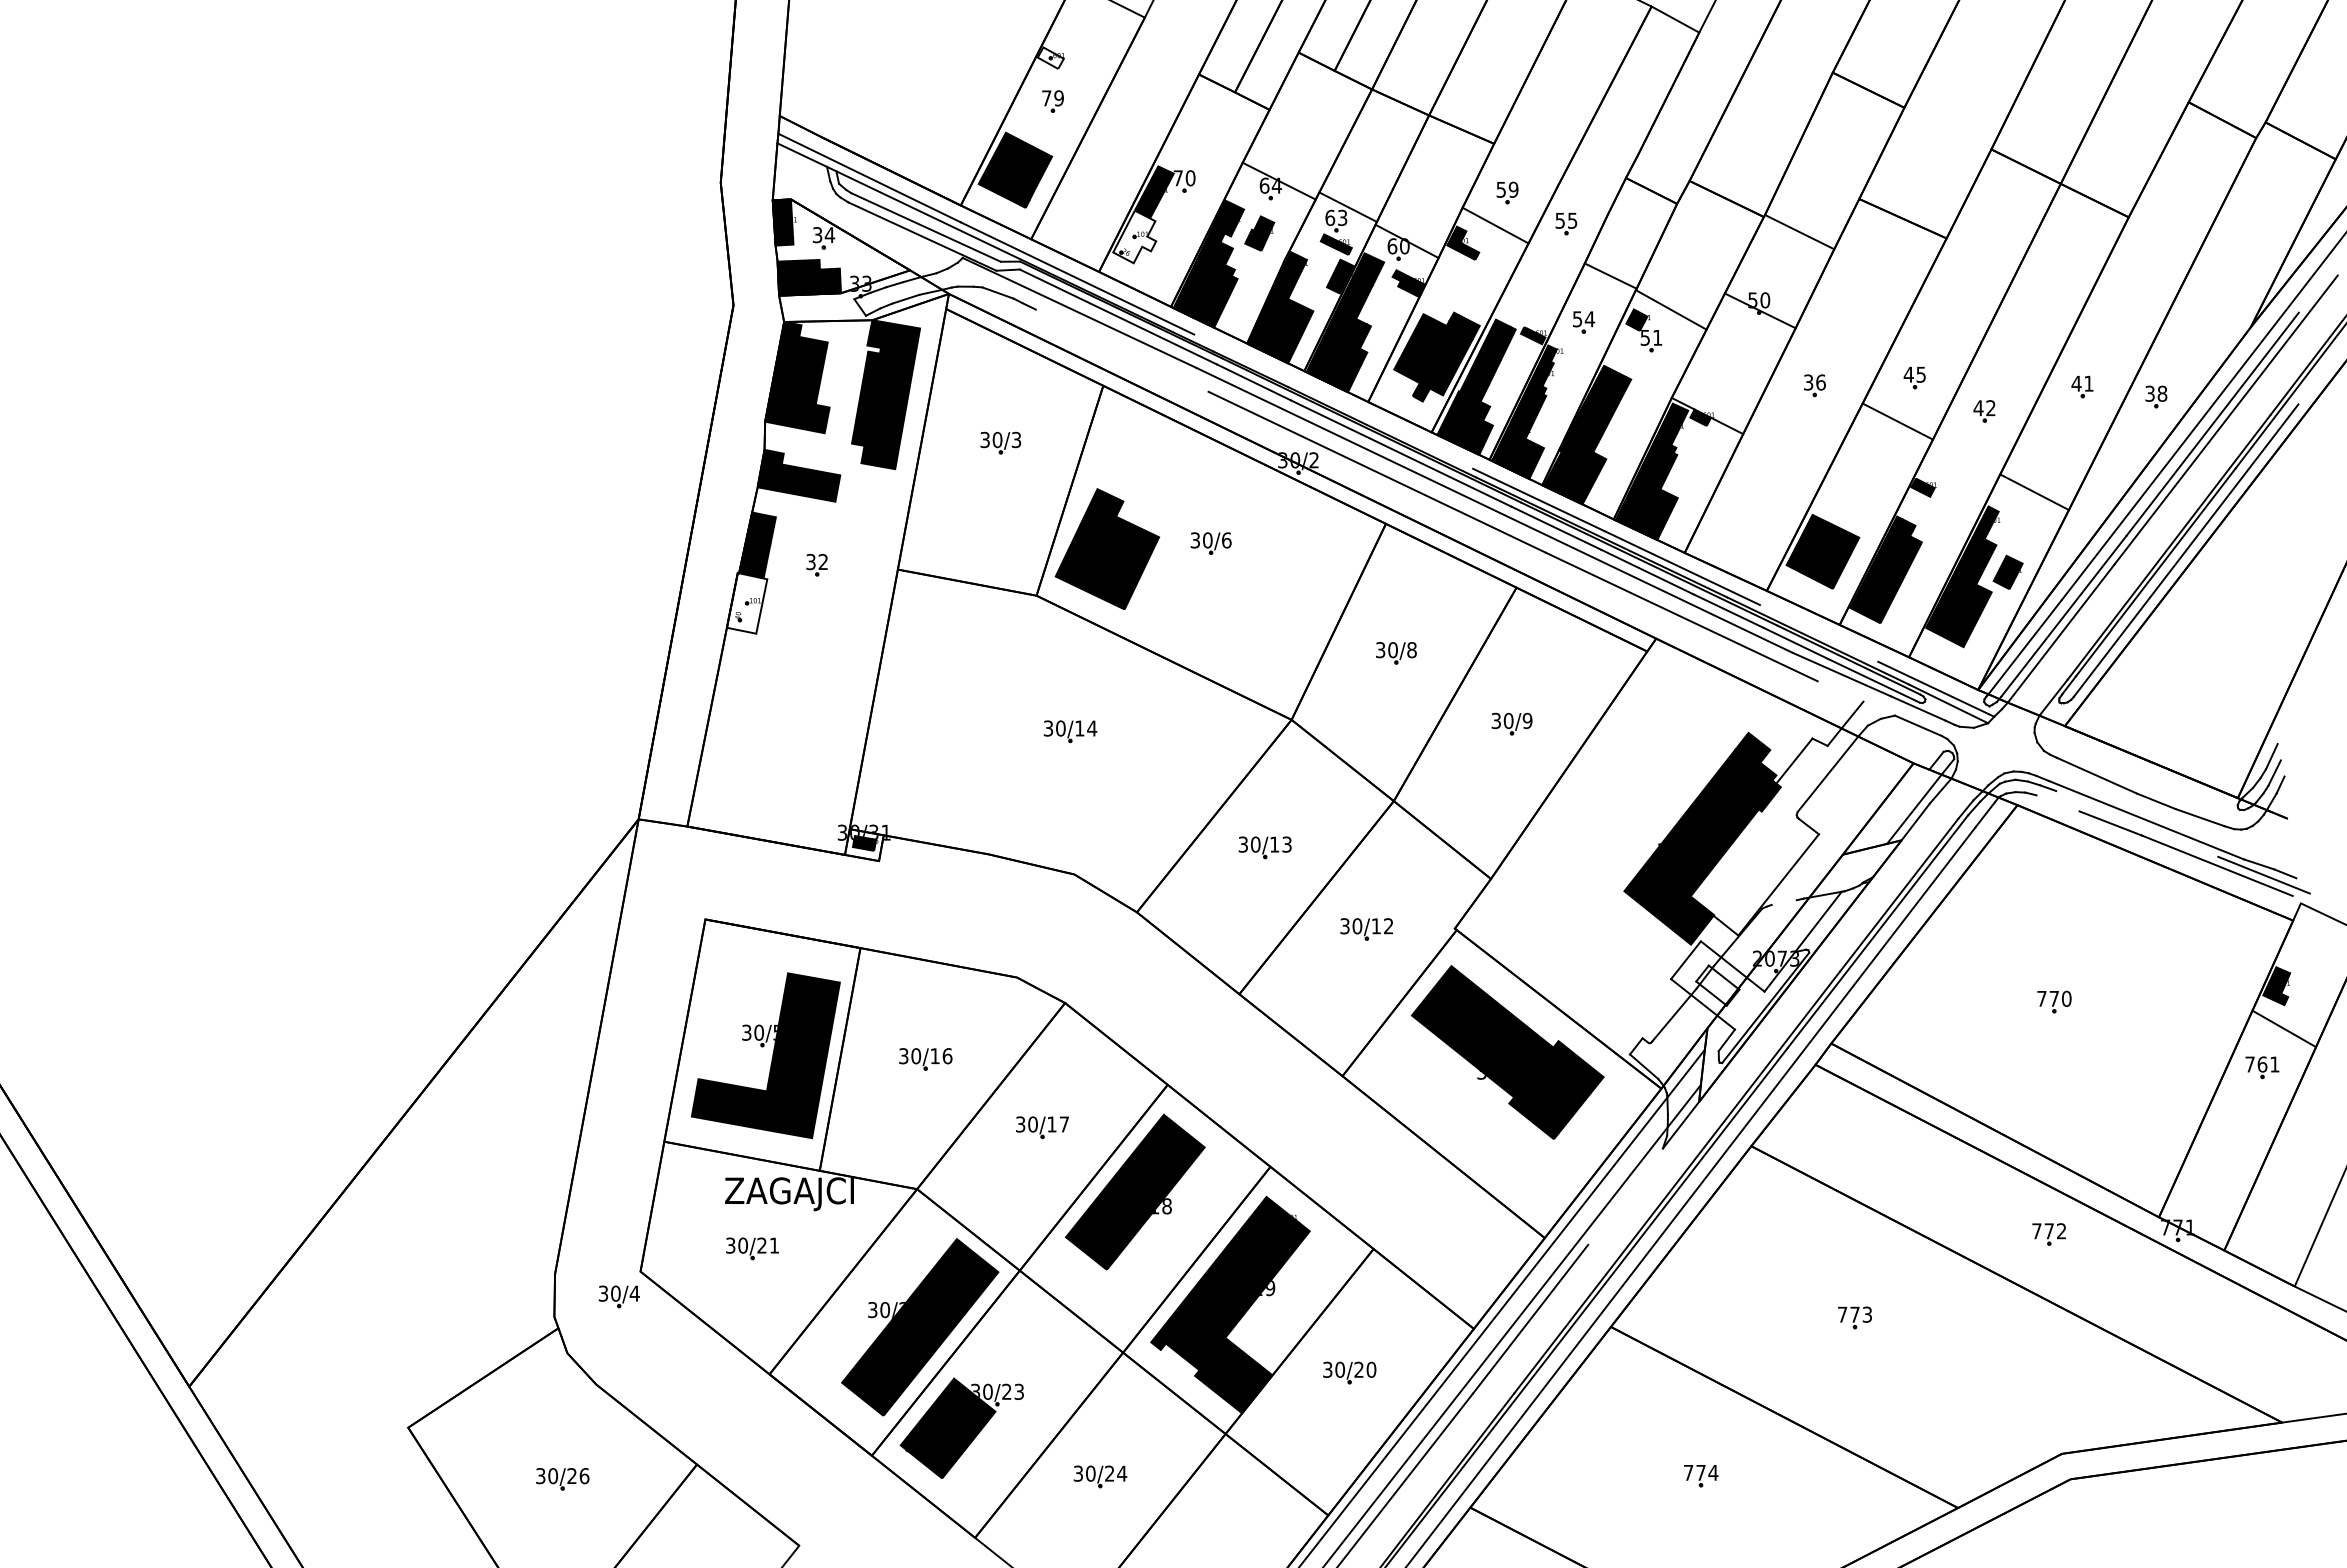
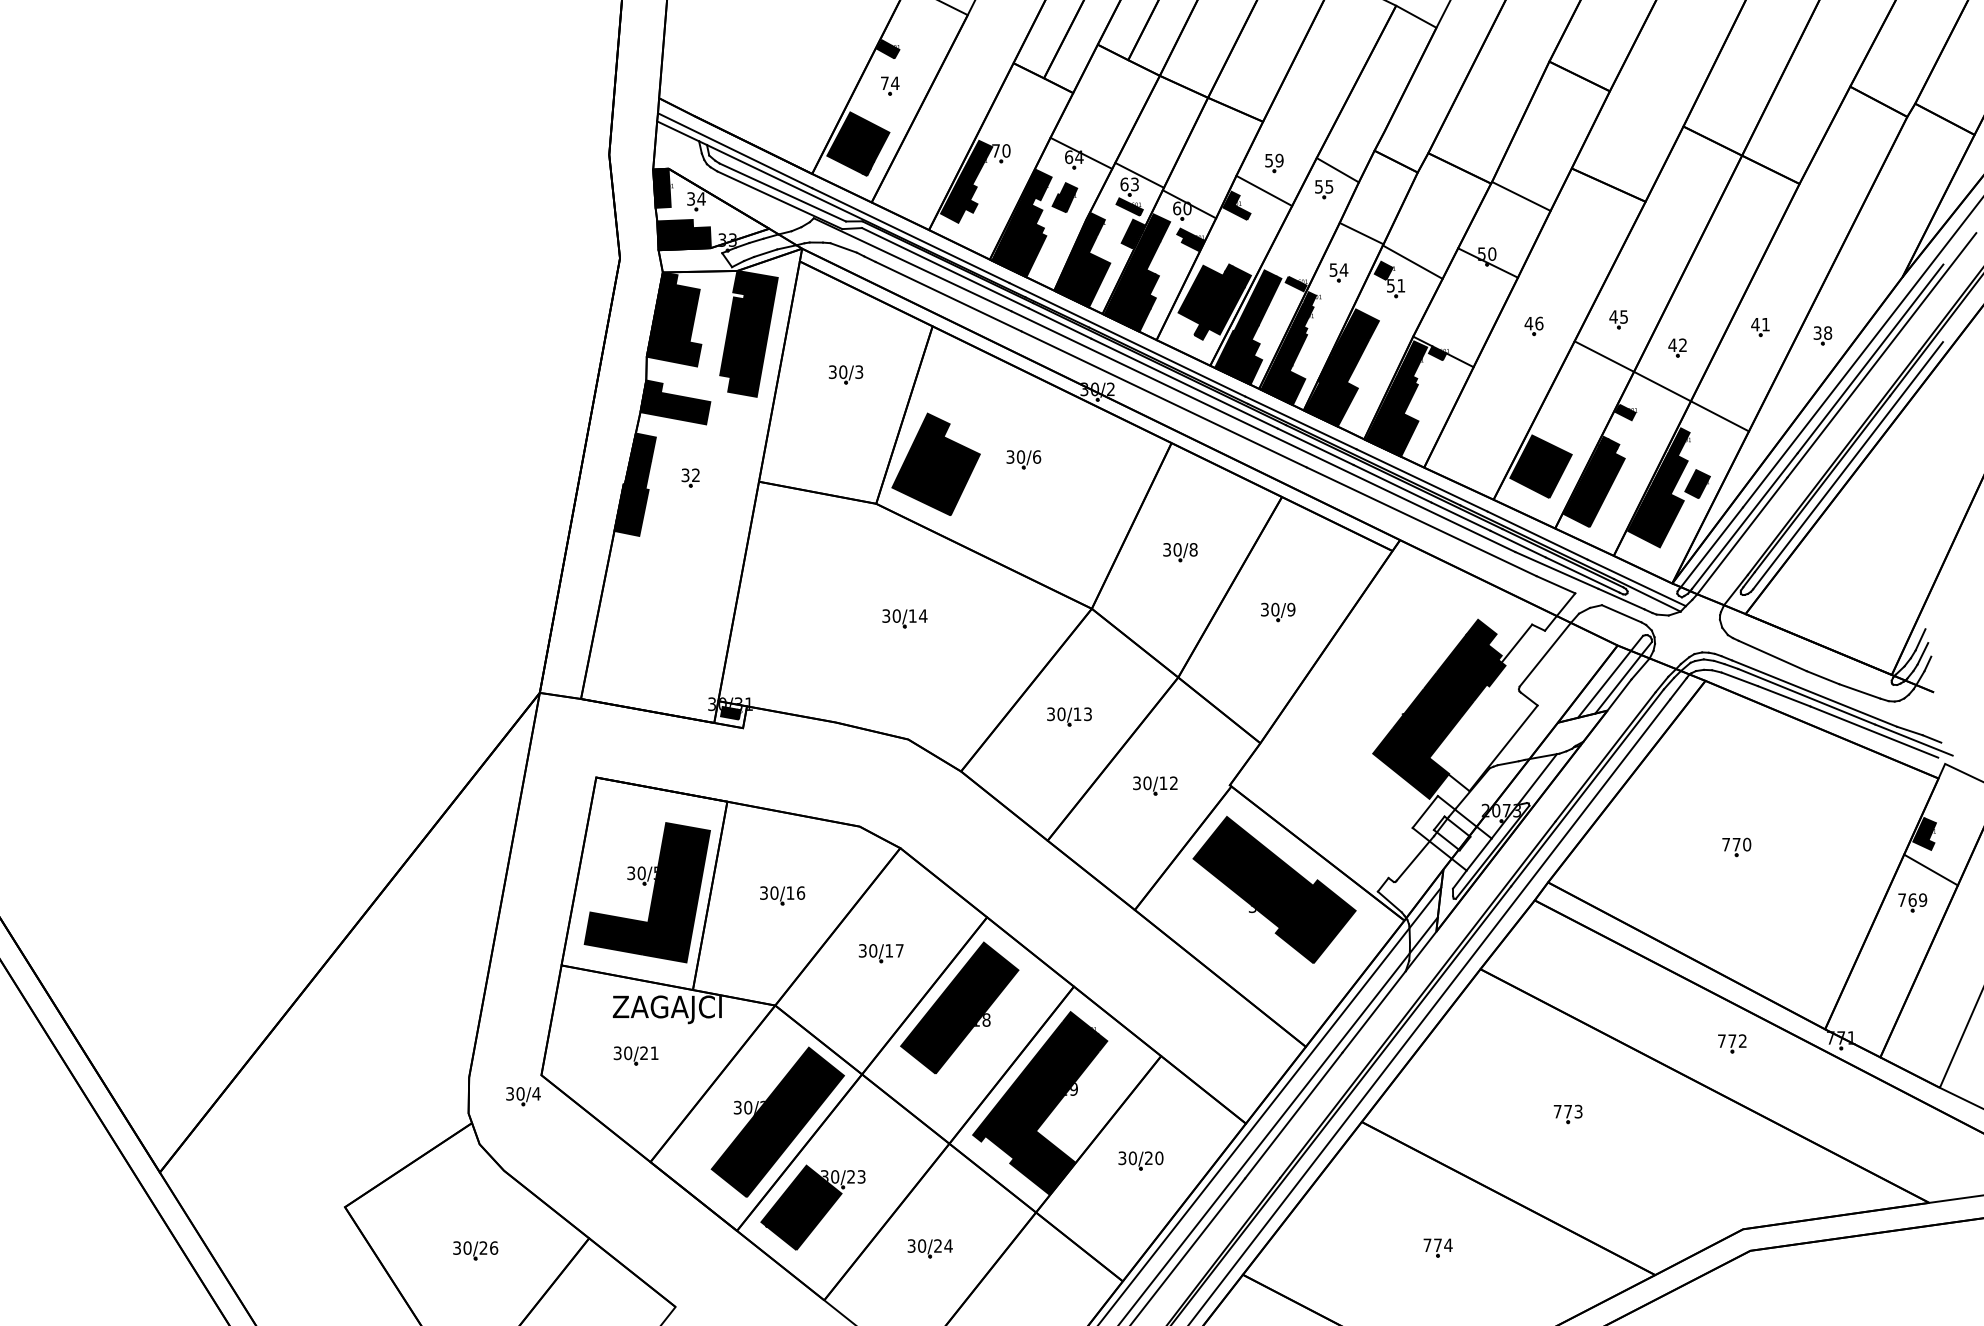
fill: (1050, 57) -> (888, 48), added
text: (1059, 98) -> (895, 83), 79 -> 74
line: (1582, 200) -> (1337, 169), added
fill: (1134, 236) -> (959, 200), added
line: (1121, 350) -> (948, 296), added
text: (1808, 382) -> (1528, 323), 36 -> 46
line: (1333, 401) -> (1127, 339), added
line: (1966, 456) -> (1662, 386), added
fill: (746, 602) -> (631, 509), added
line: (1818, 633) -> (1537, 535), added
line: (1840, 691) -> (1555, 584), added
line: (2057, 803) -> (1739, 679), added
line: (1897, 808) -> (1604, 683), added
line: (2137, 823) -> (1806, 696), added
line: (1783, 902) -> (1507, 763), added
line: (1749, 1010) -> (1478, 854), added
text: (2274, 1064) -> (1922, 900), 761 -> 769
line: (1625, 1196) -> (1374, 1011), added

